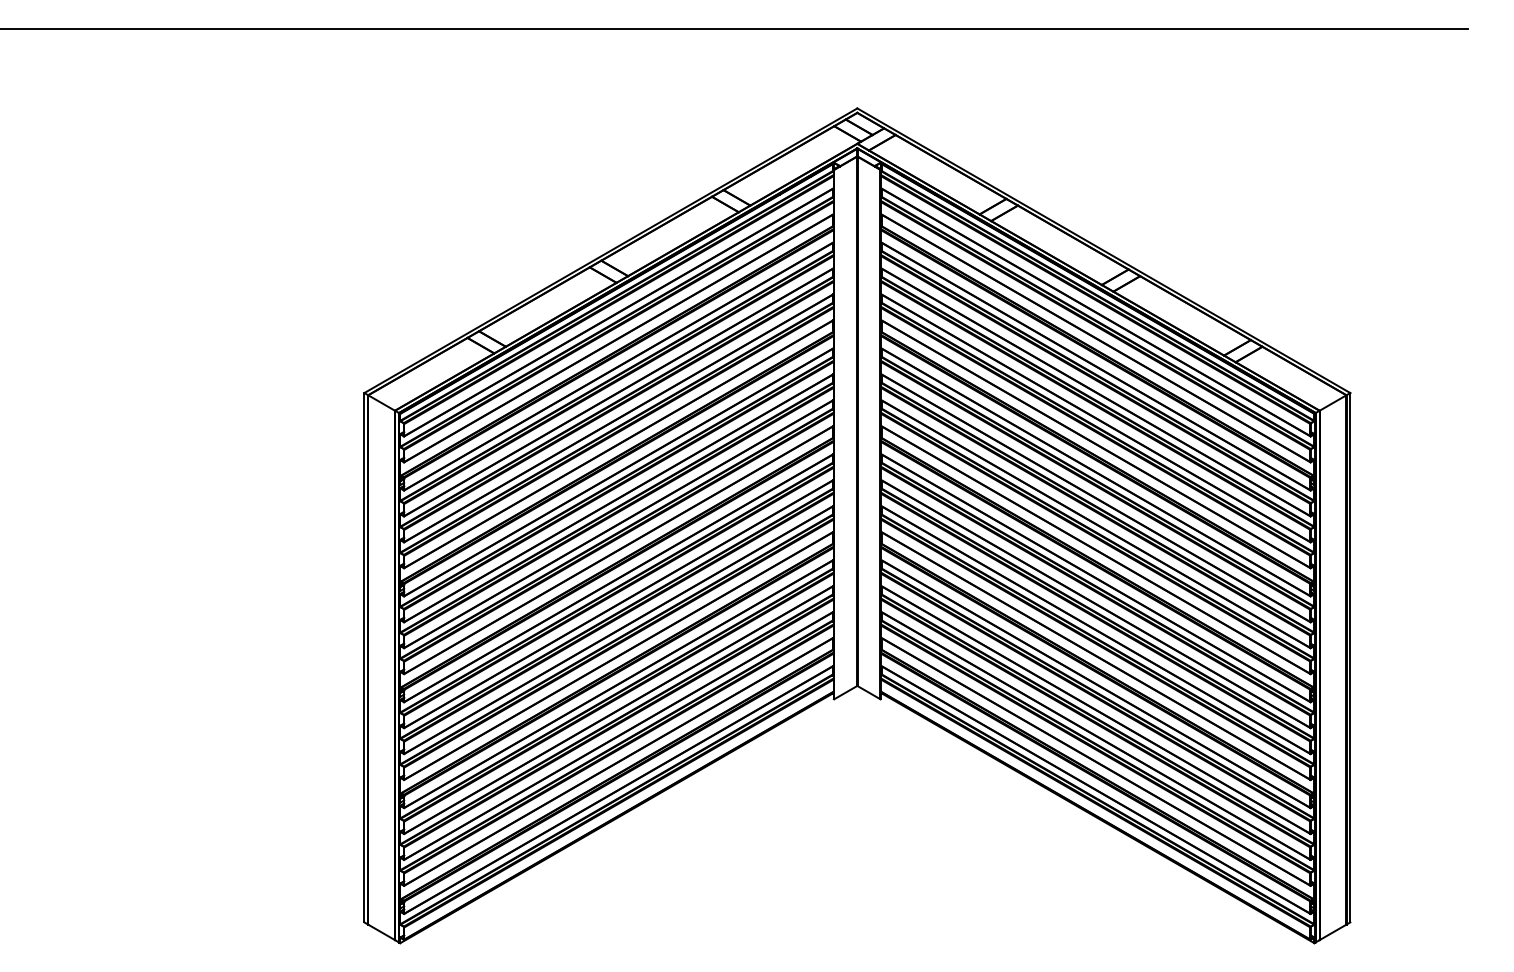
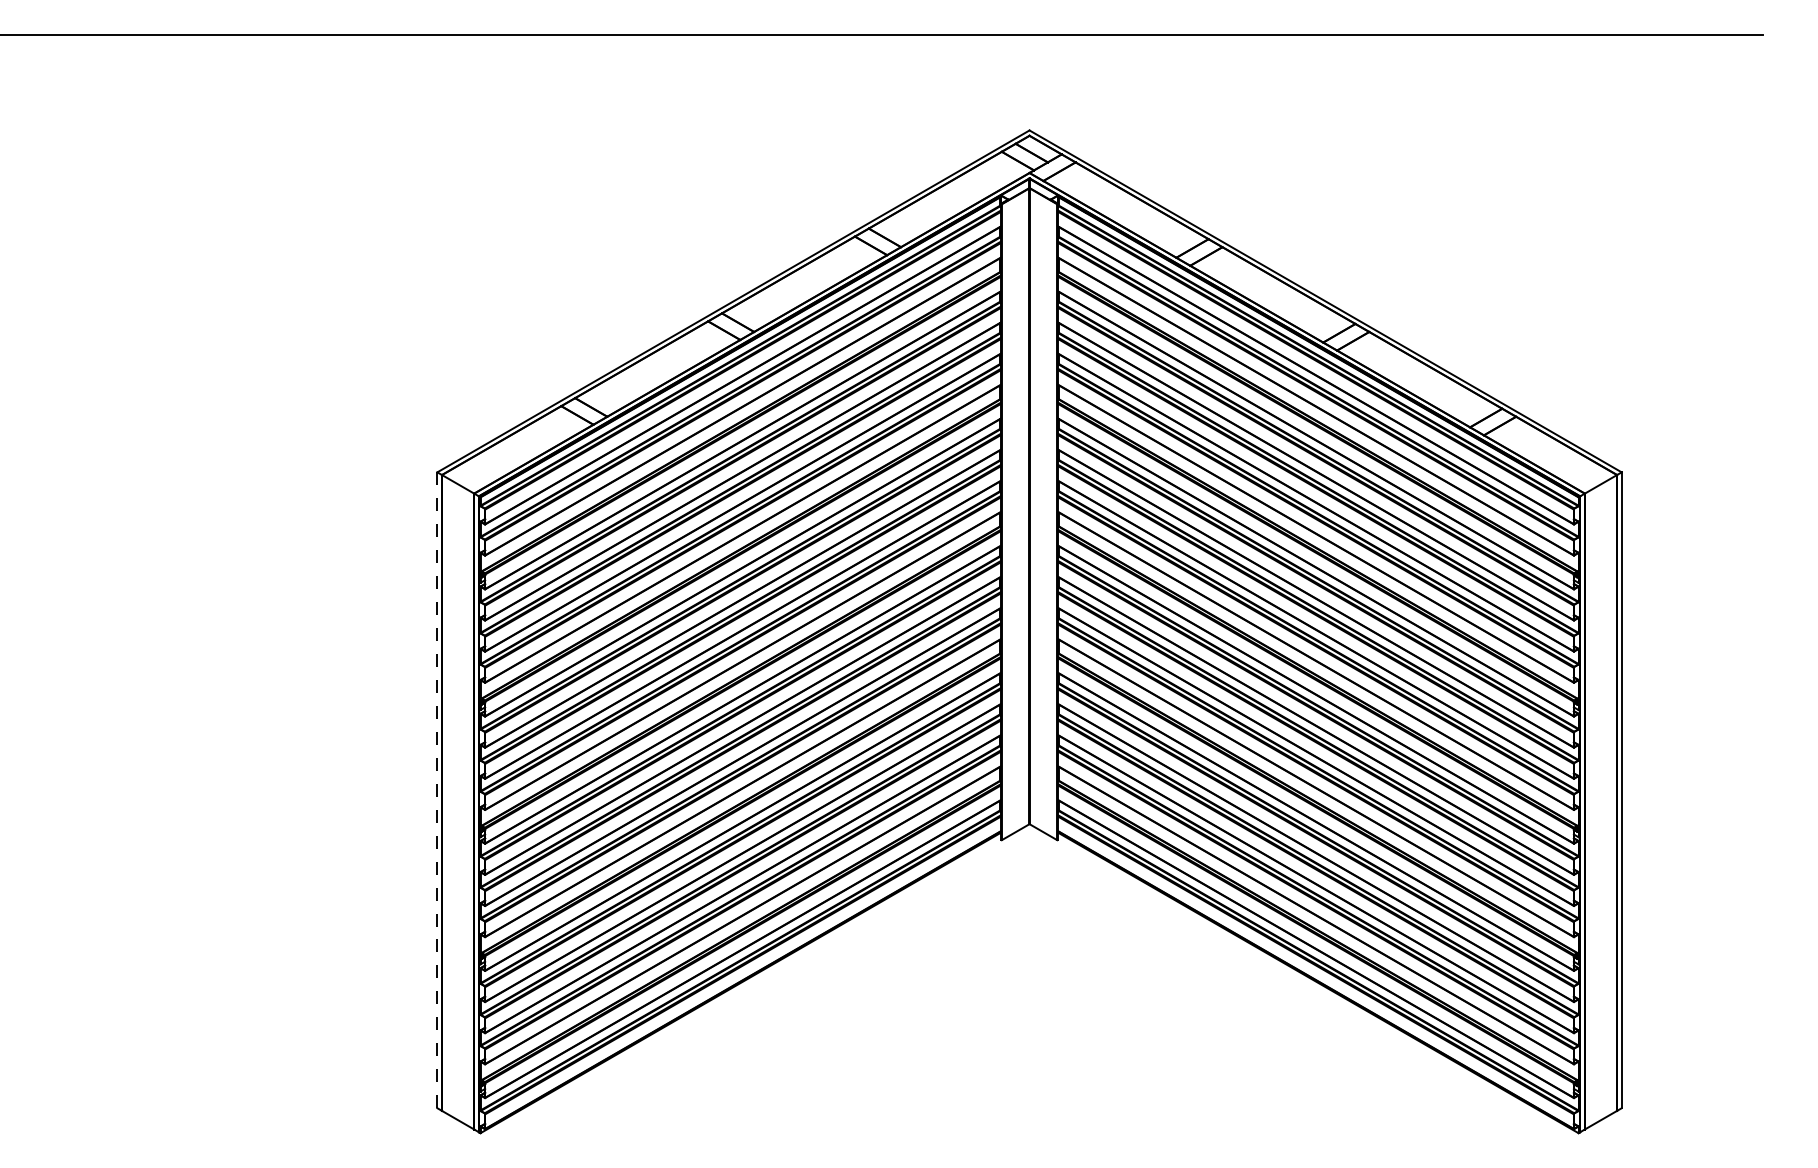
line: (364, 657) -> (437, 790), solid -> dashed

